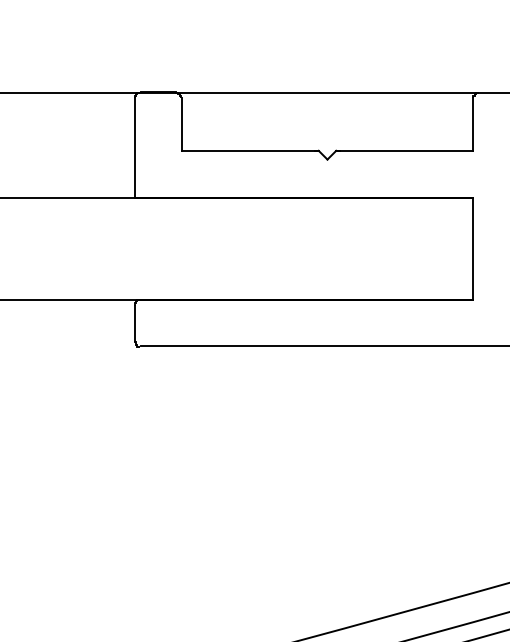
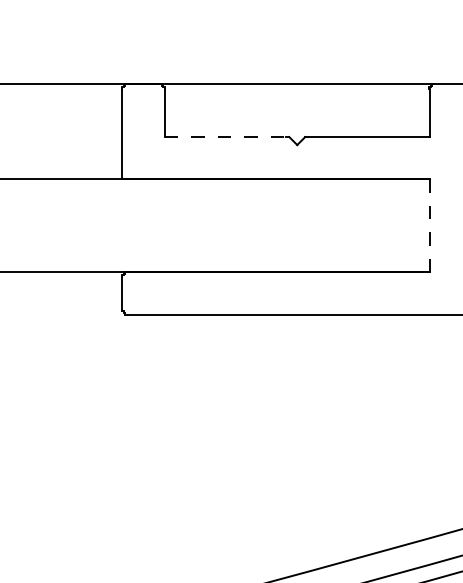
line: (250, 150) -> (227, 136), solid -> dashed
line: (473, 249) -> (429, 226), solid -> dashed

